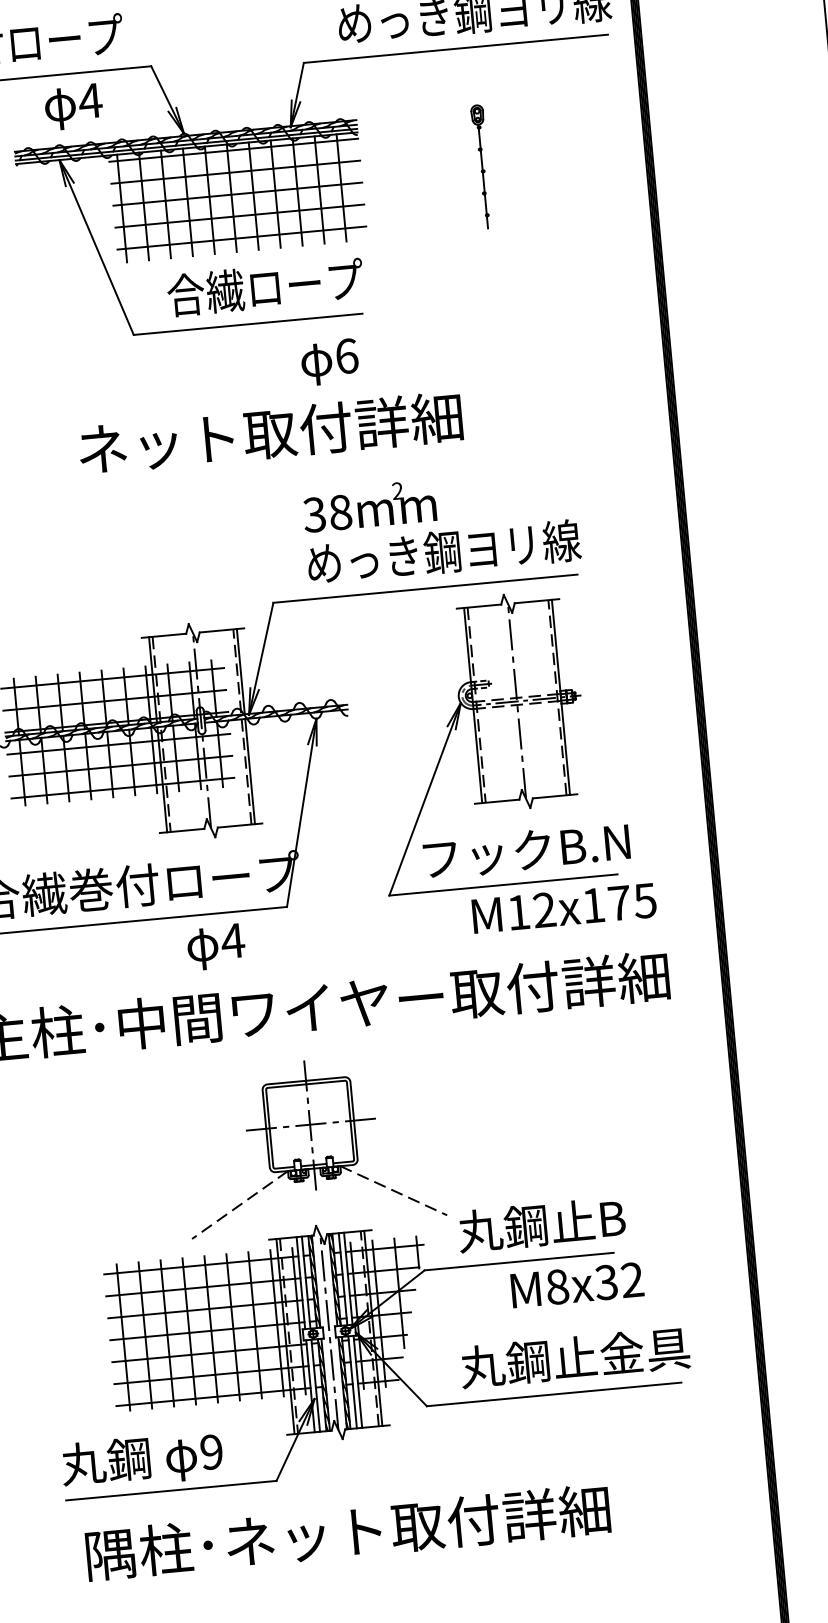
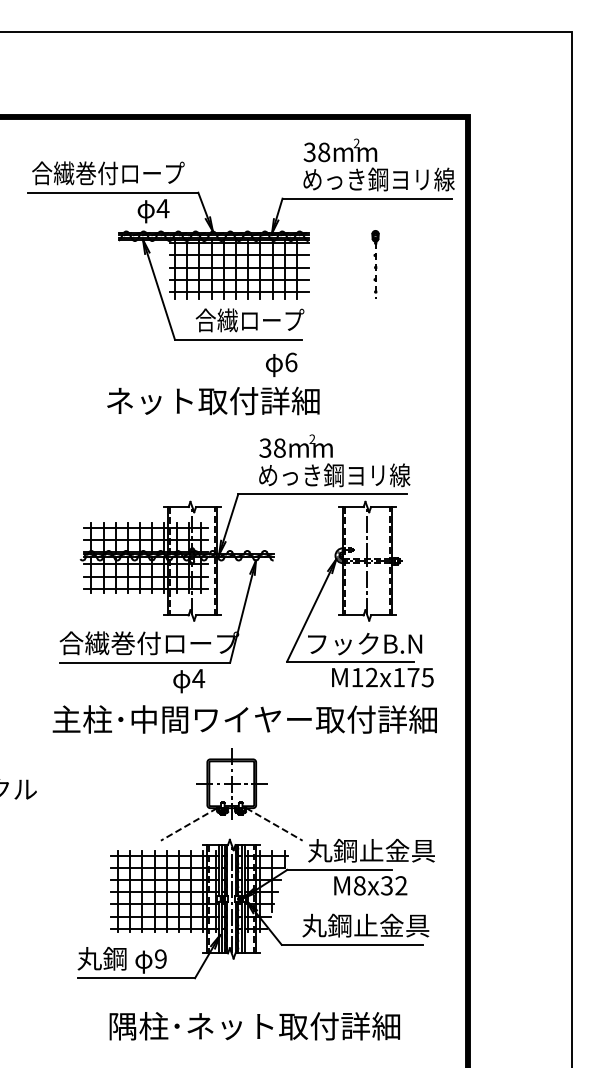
line: (483, 176) -> (375, 270), solid -> dashed
text: (270, 432) -> (213, 400), moved
text: (641, 1215) -> (409, 850), 丸鋼止B -> 丸鋼止金具
text: (347, 1532) -> (254, 1026), moved

